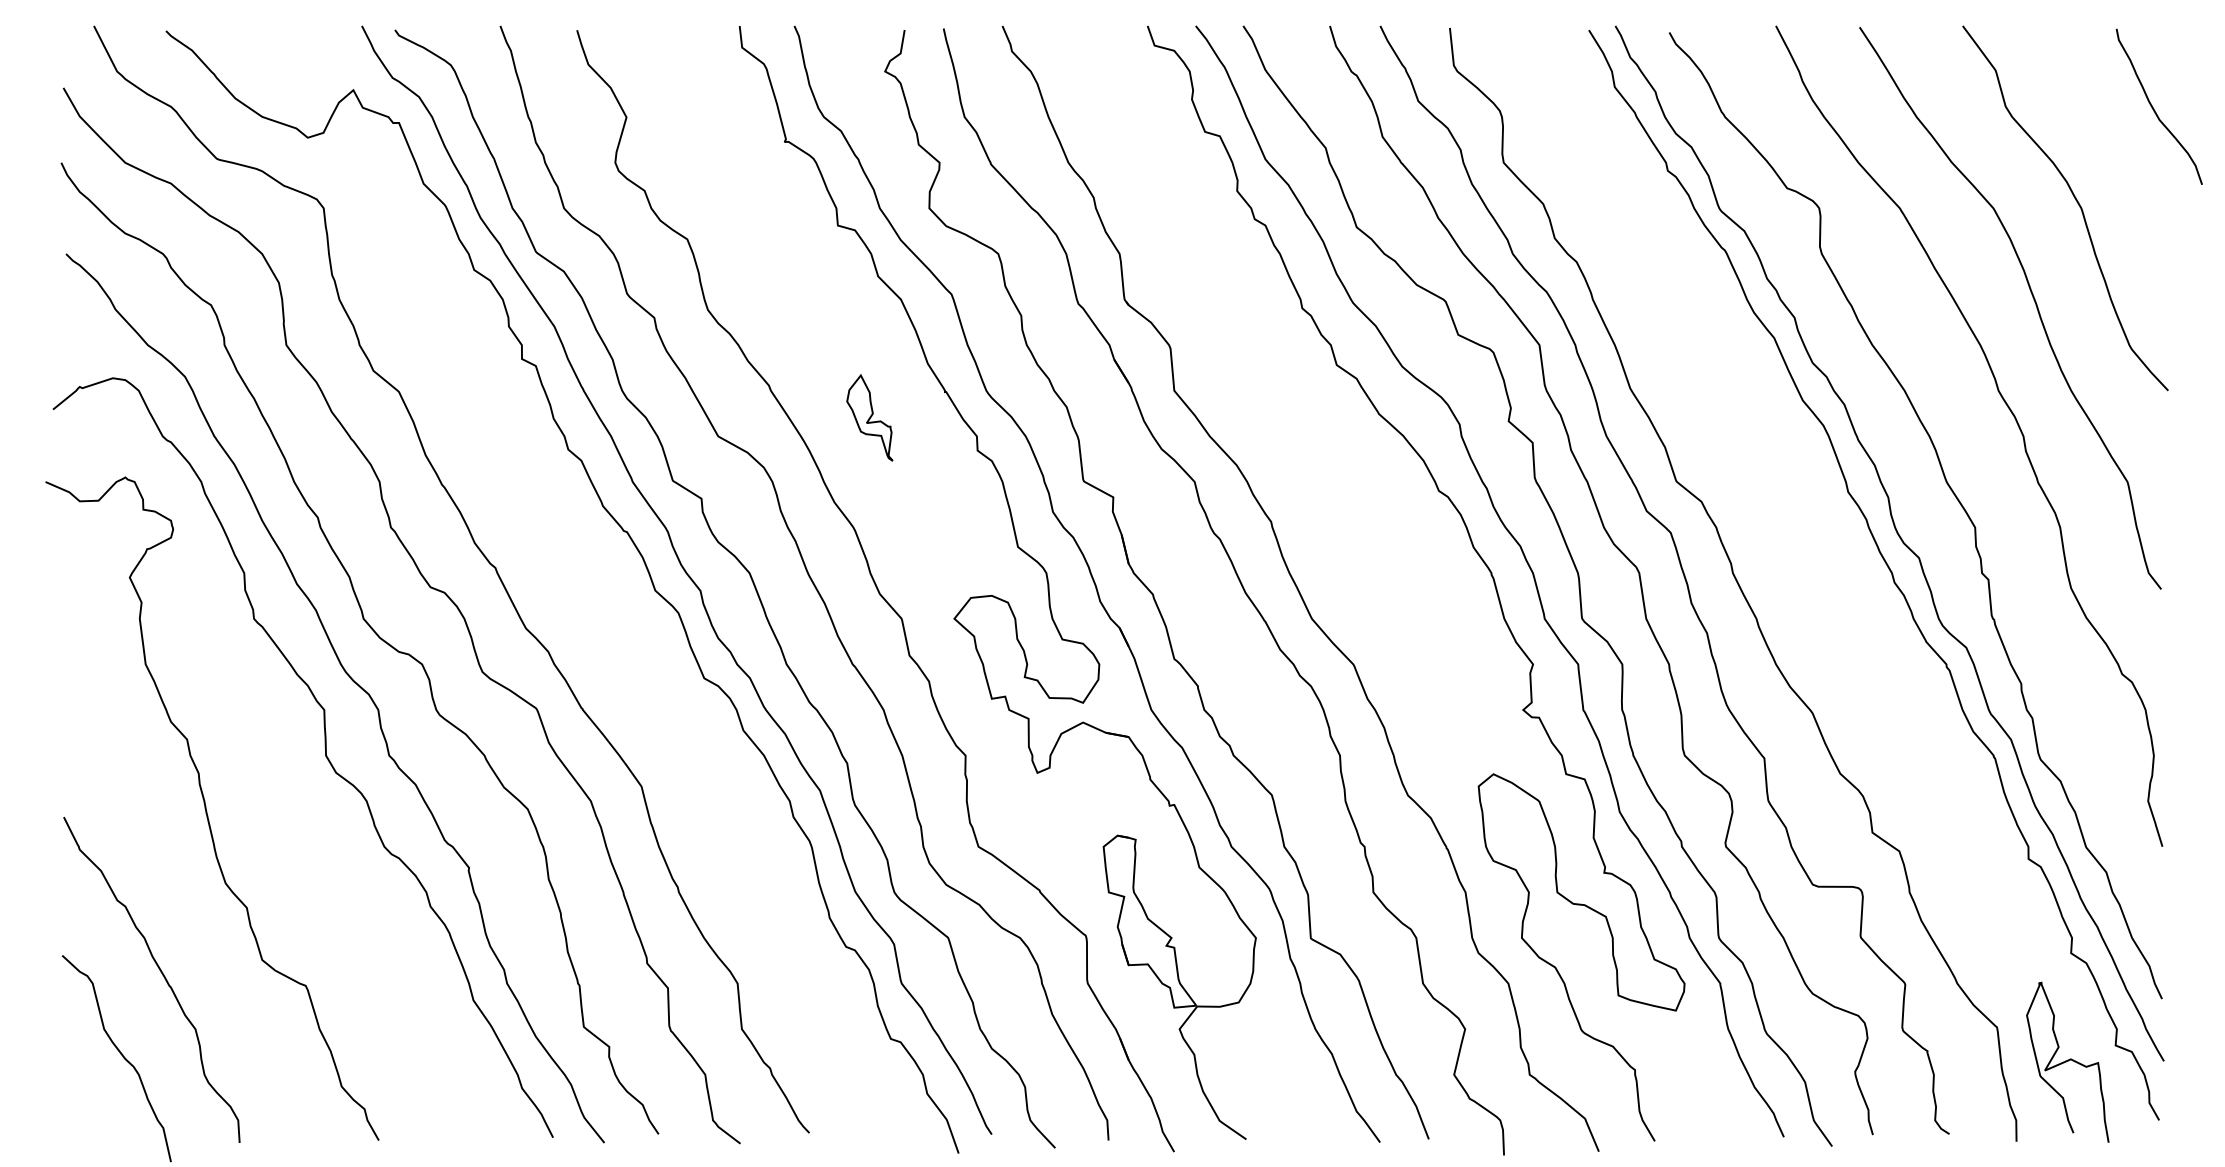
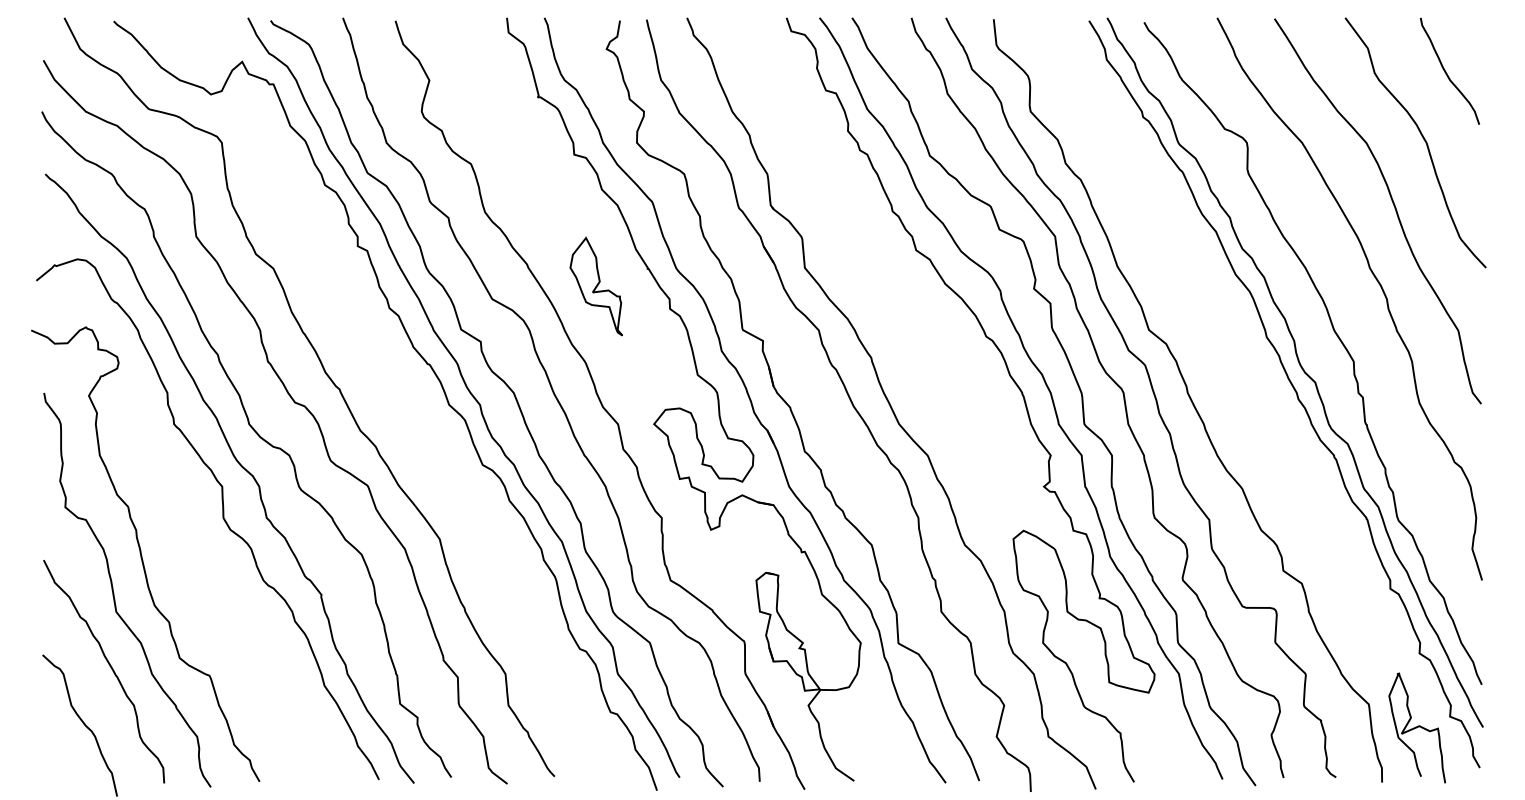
curve: (2154, 107) -> (1446, 71), moved
part: (868, 417) -> (595, 286), size x1.67
curve: (167, 865) -> (114, 593), added

